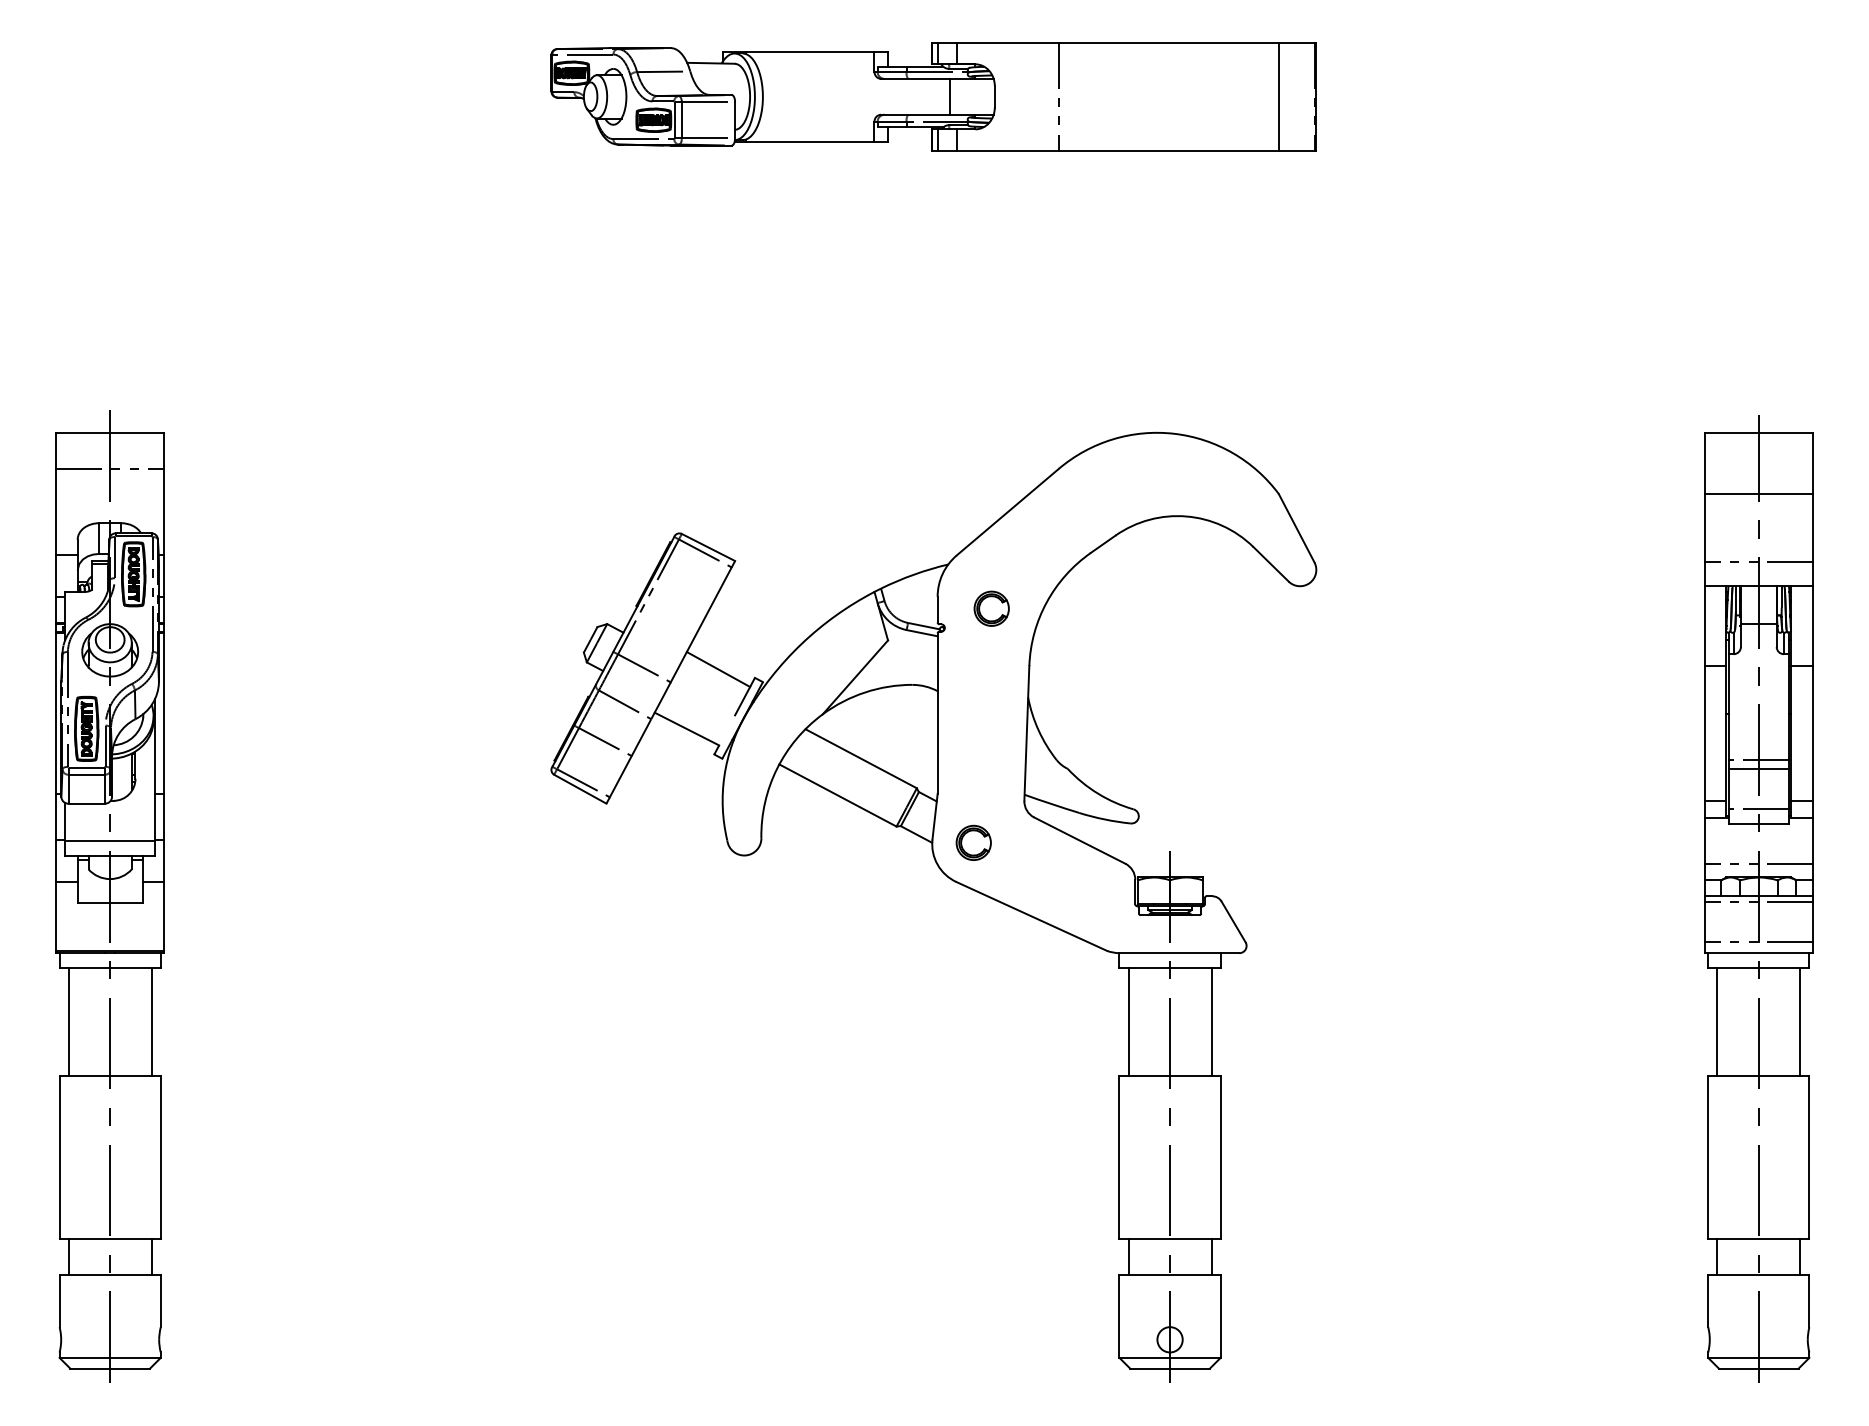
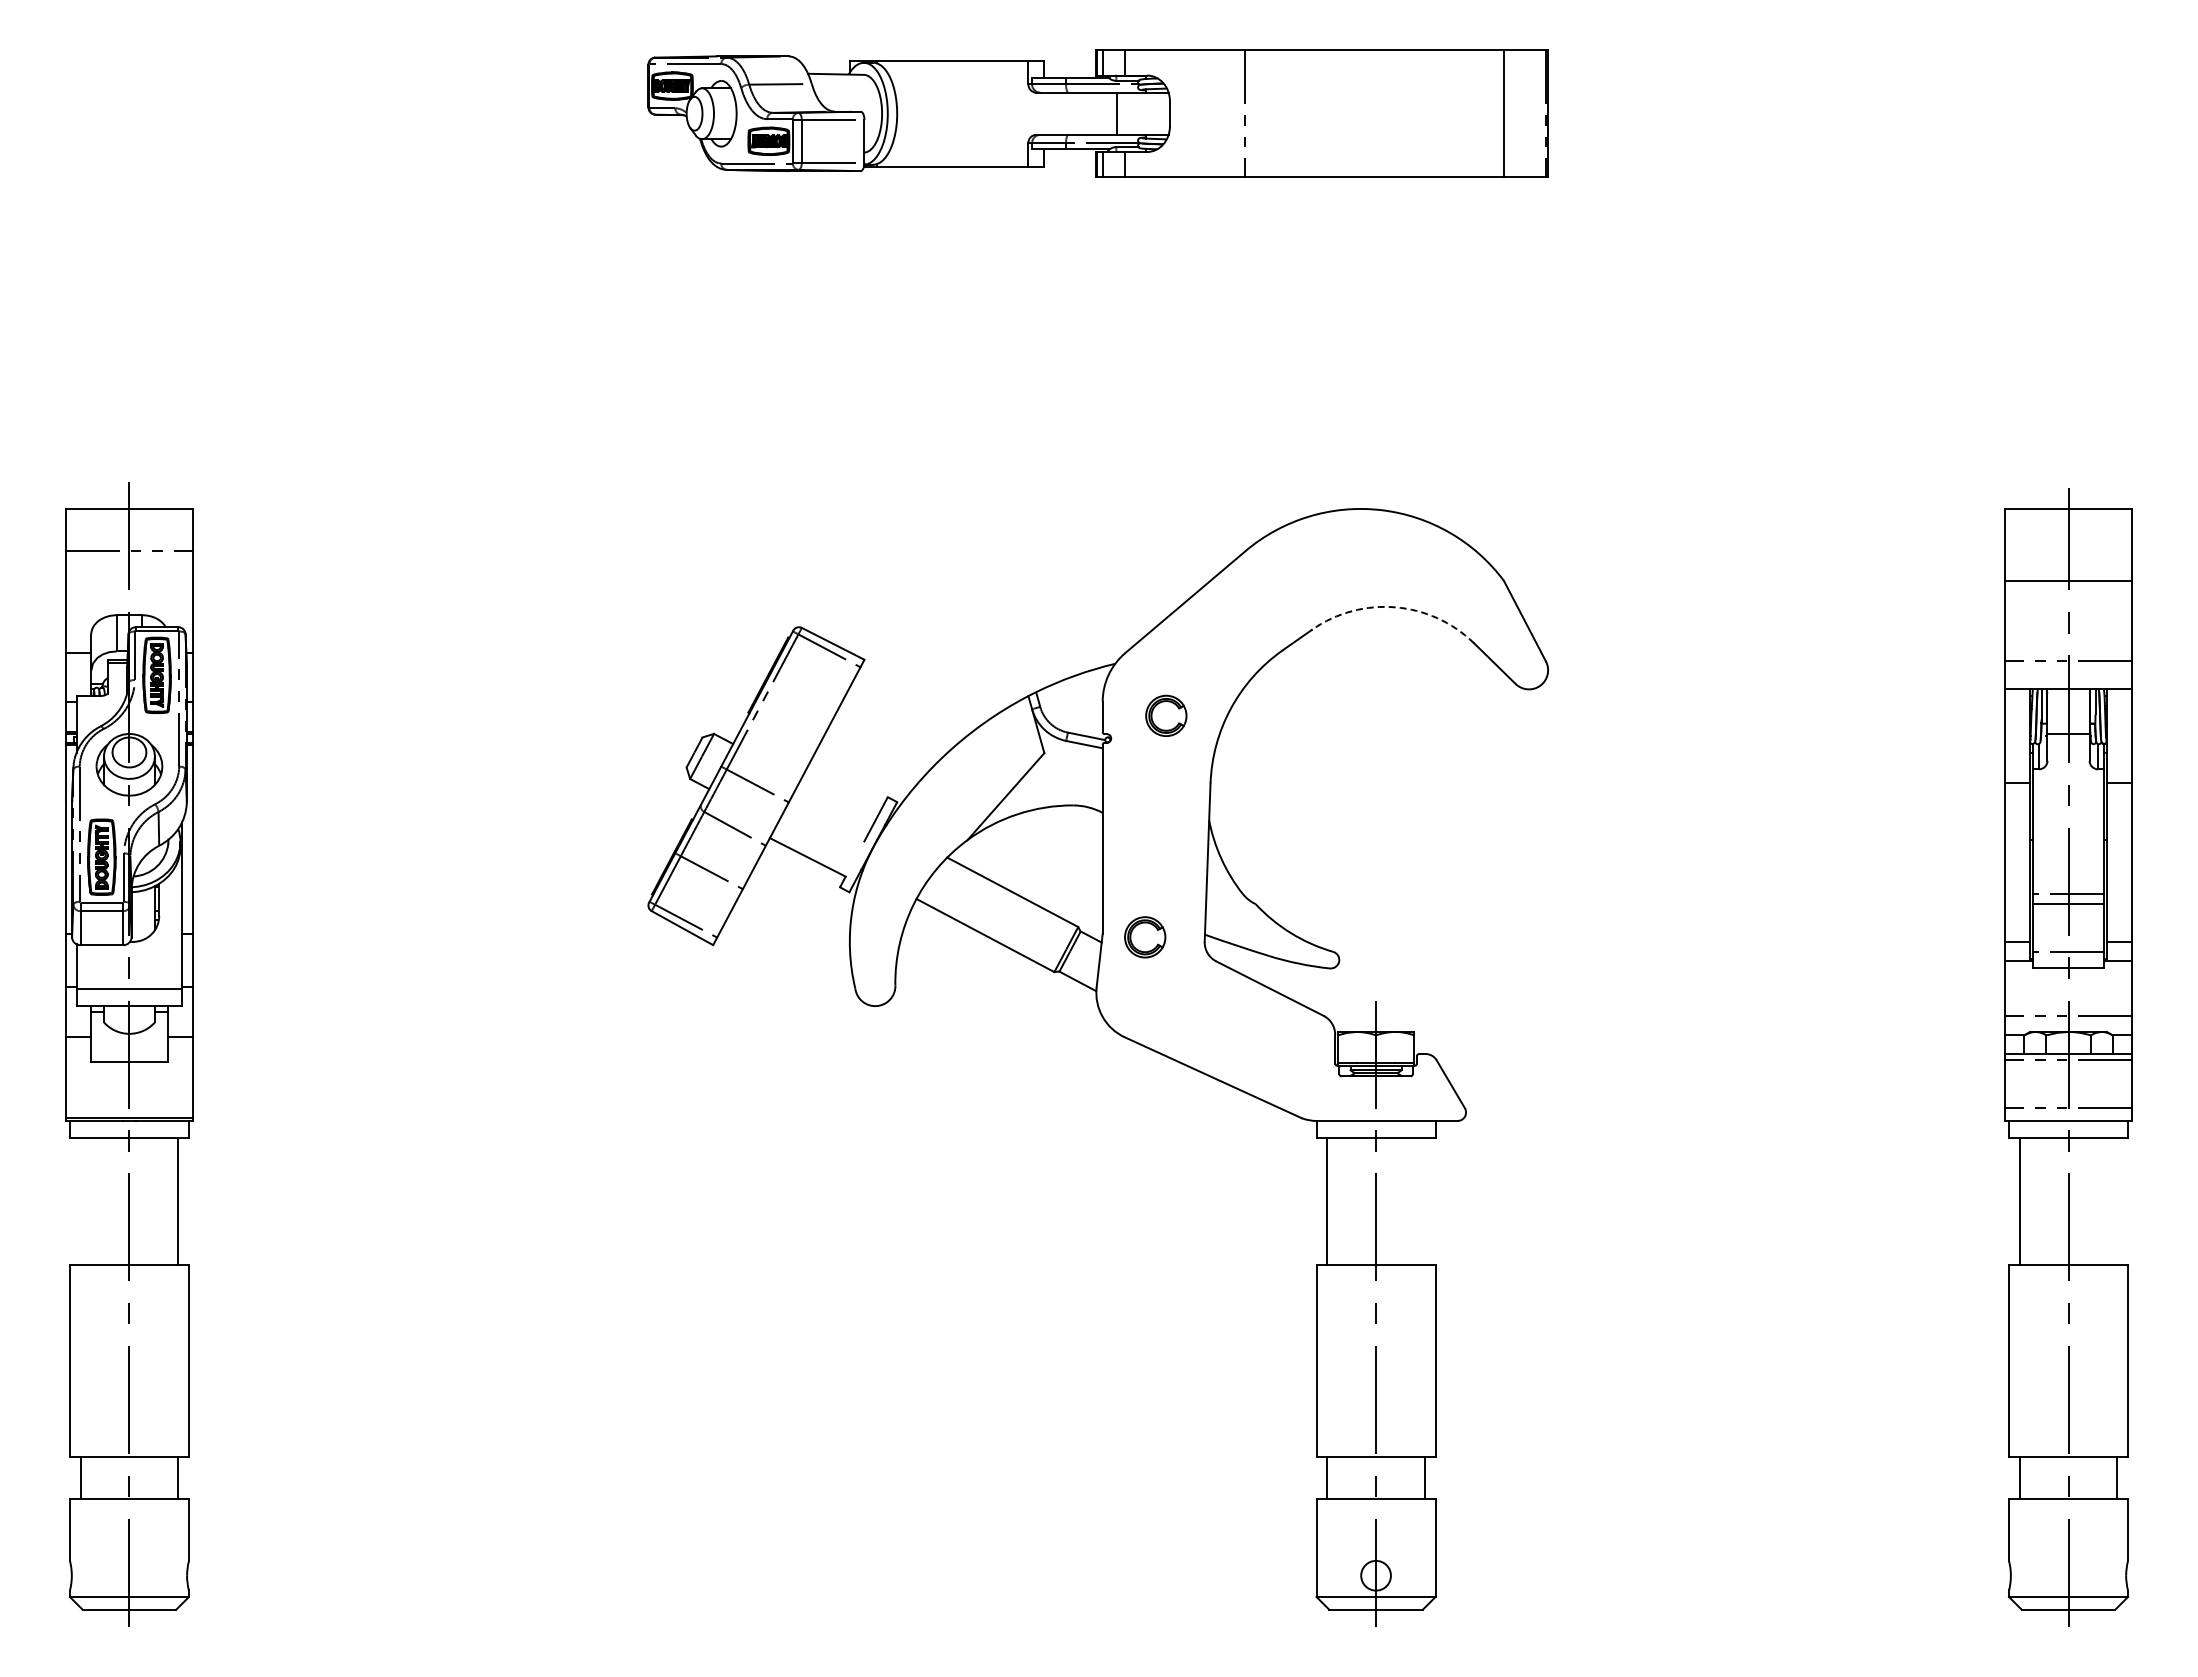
arc: (1186, 516) -> (1395, 607), solid -> dashed
line: (718, 668) -> (844, 786), removed
part: (974, 843) -> (1145, 937), moved
line: (68, 1021) -> (80, 1201), removed
line: (1211, 1021) -> (1424, 1201), removed
line: (1800, 1021) -> (2117, 1201), removed

